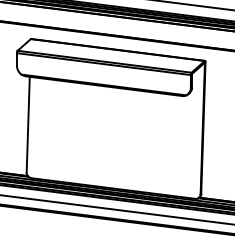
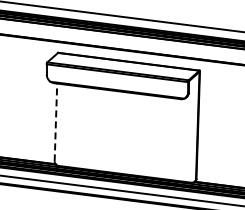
line: (27, 124) -> (55, 122), solid -> dashed

